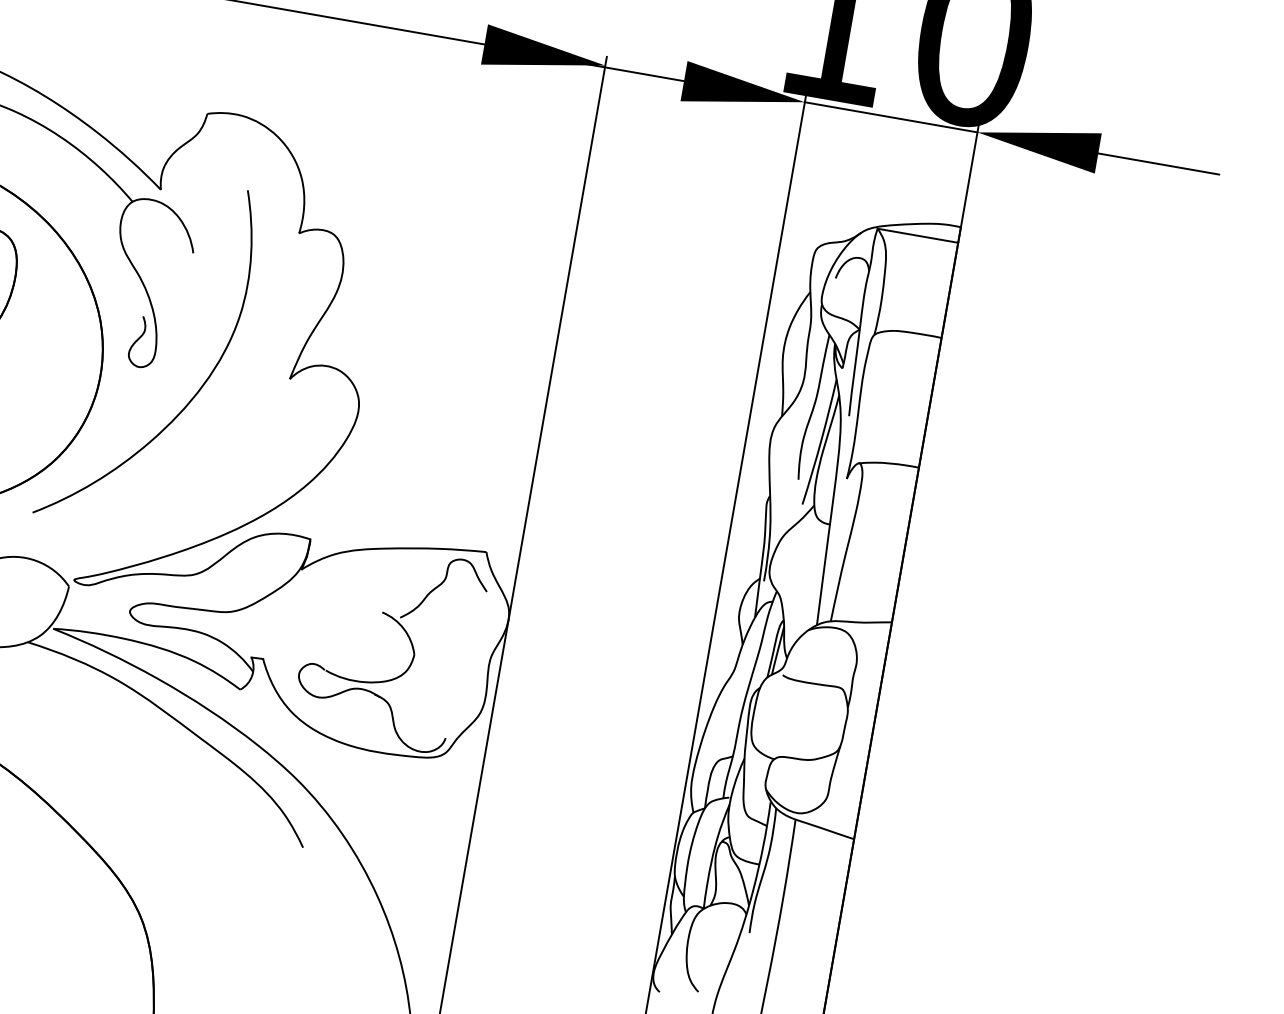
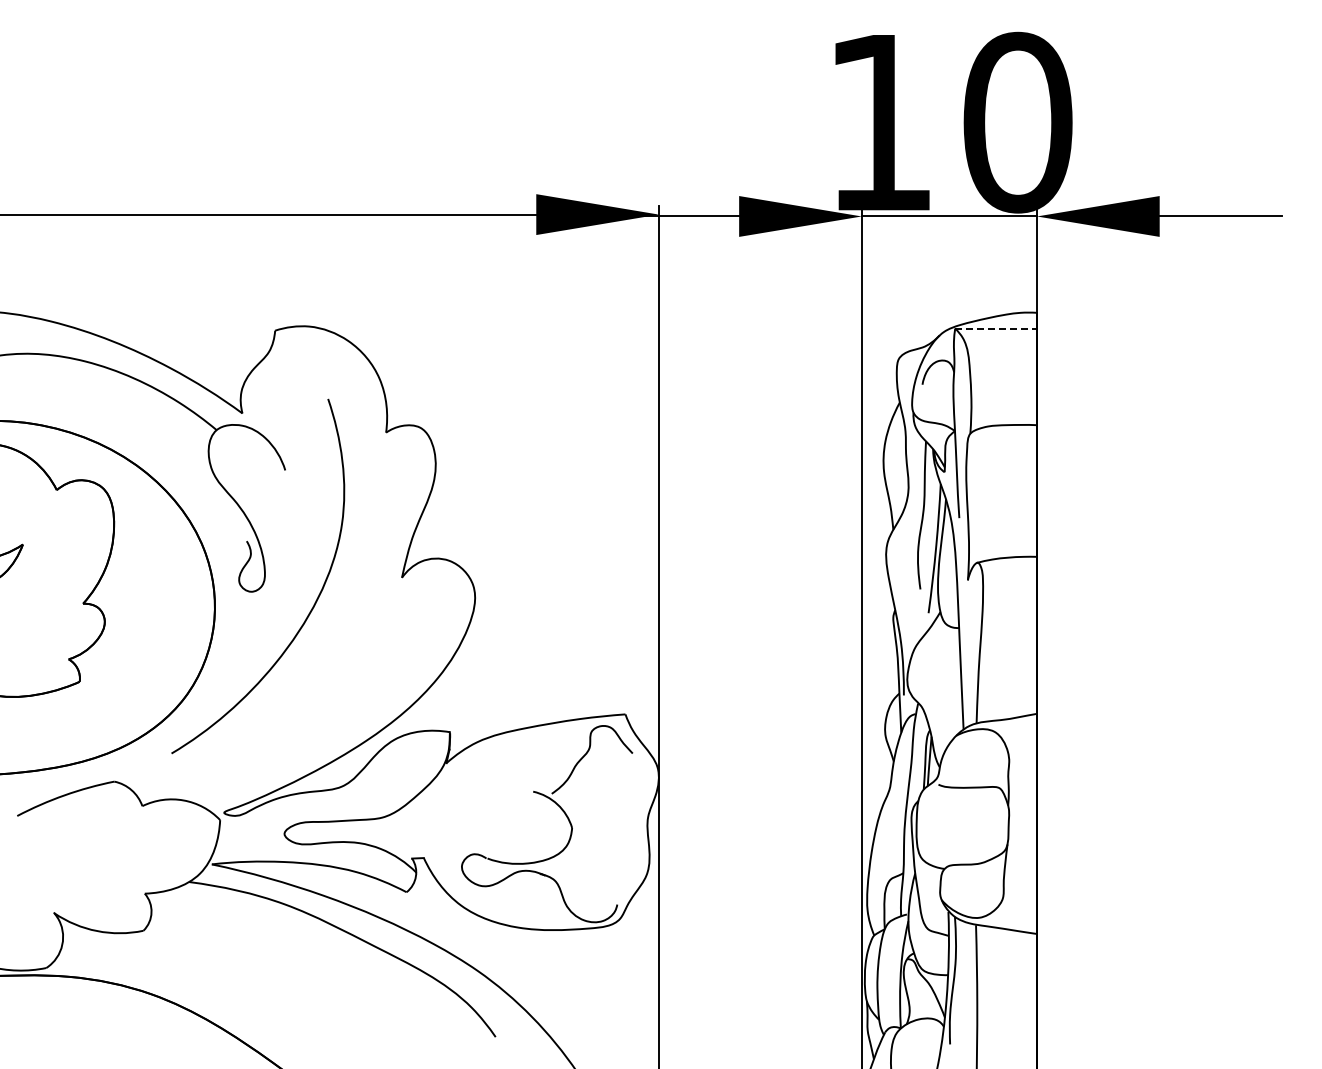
line: (918, 235) -> (996, 328), solid -> dashed

